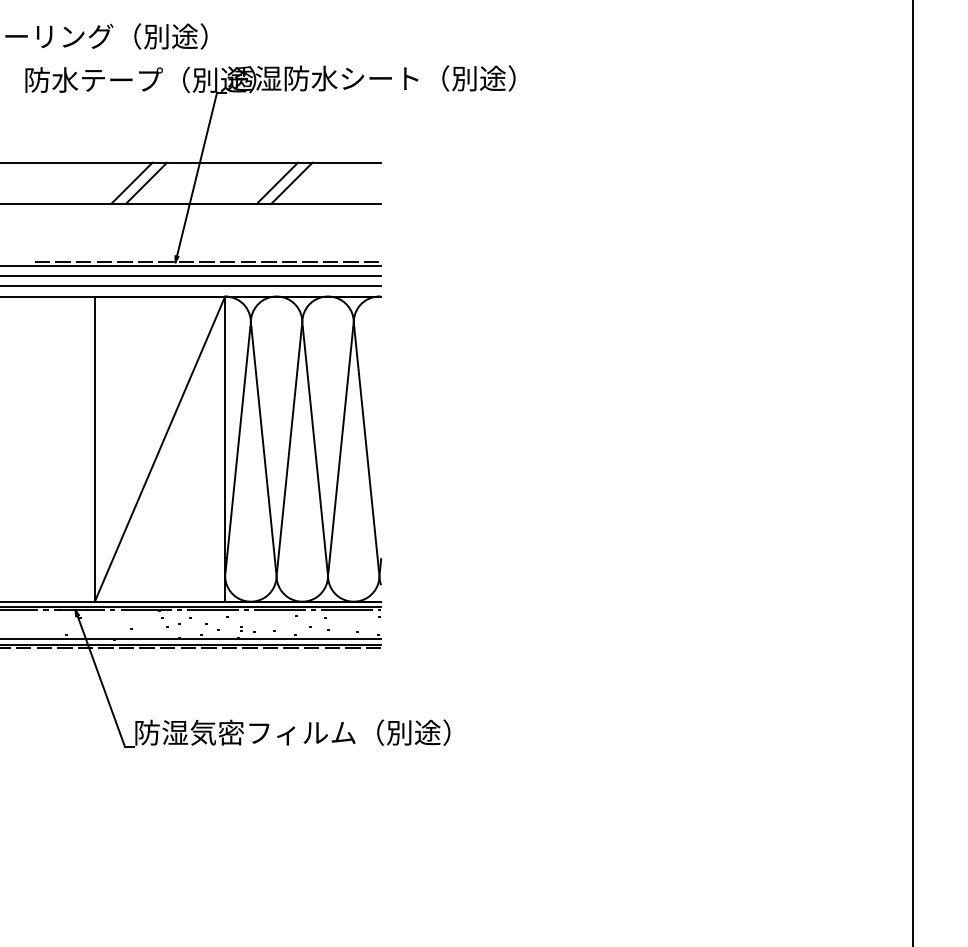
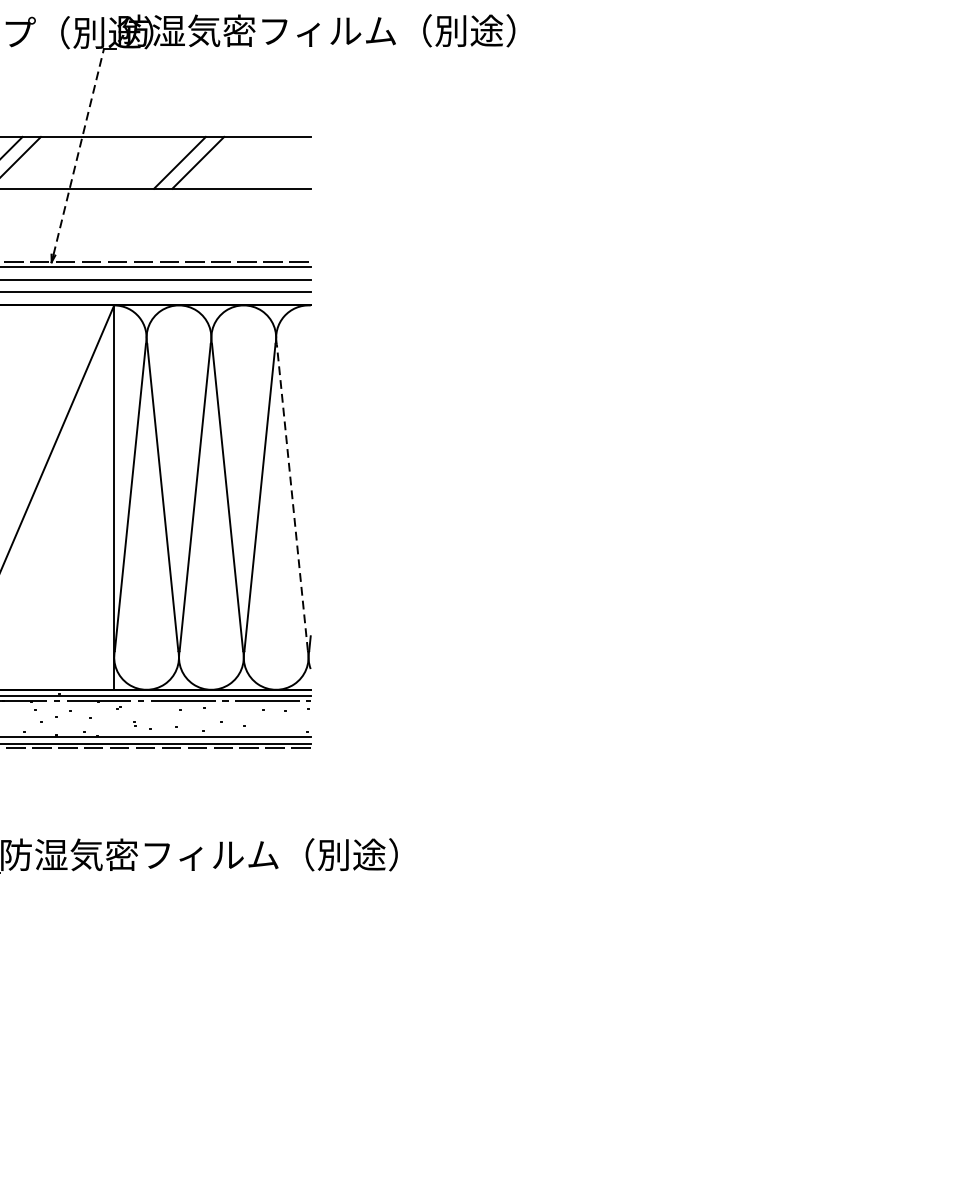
text: (385, 78) -> (316, 30), 透湿防水シート（別途） -> 防湿気密フィルム（別途）
line: (197, 174) -> (79, 151), solid -> dashed
line: (366, 448) -> (292, 496), solid -> dashed

